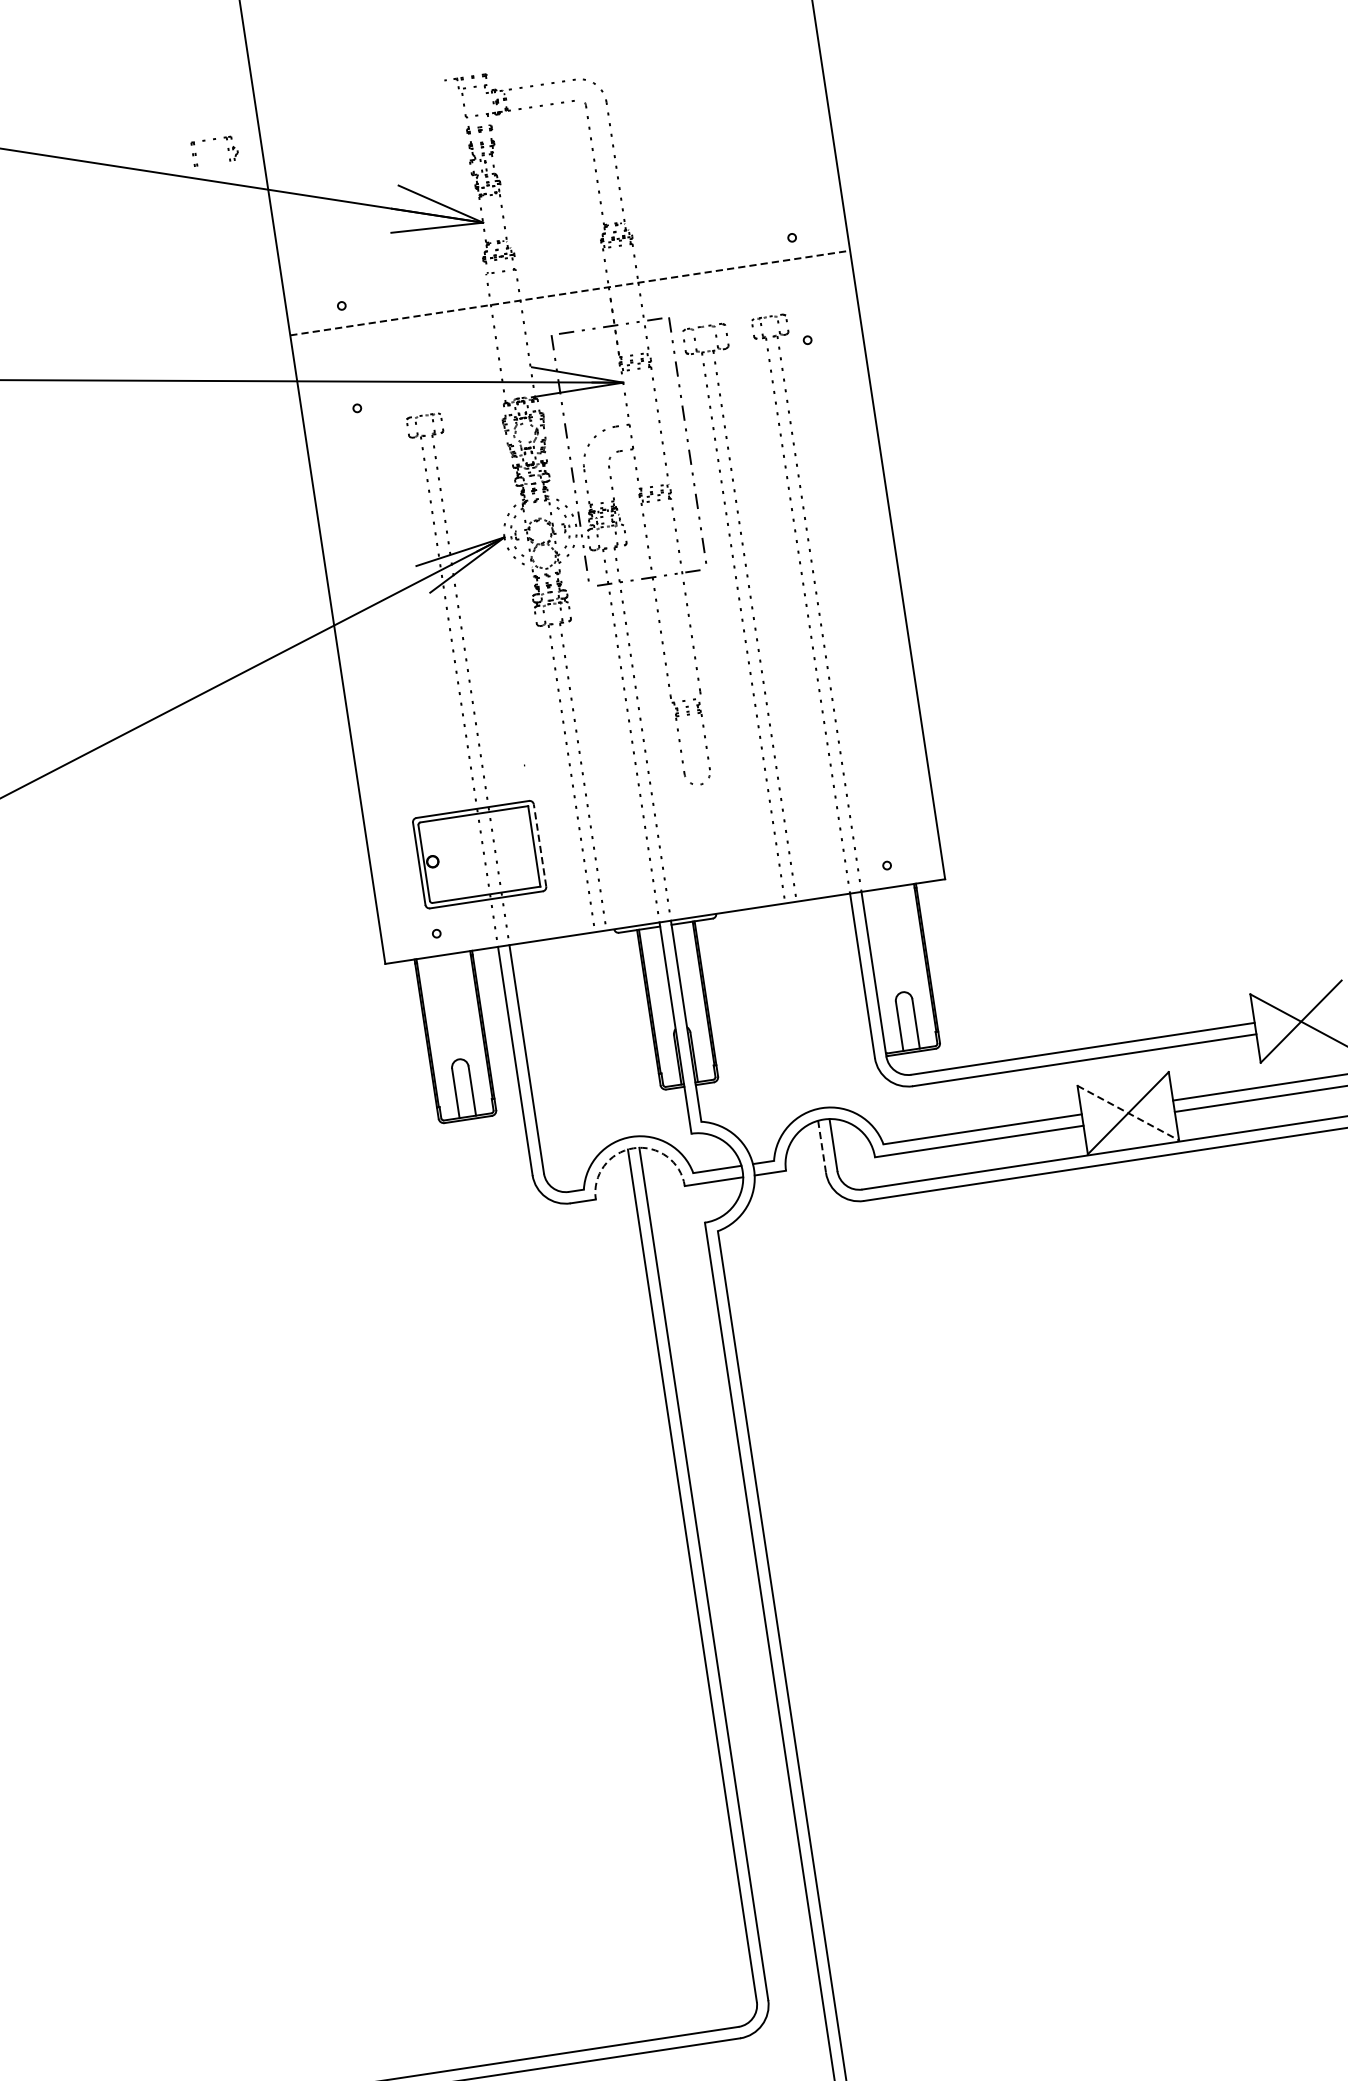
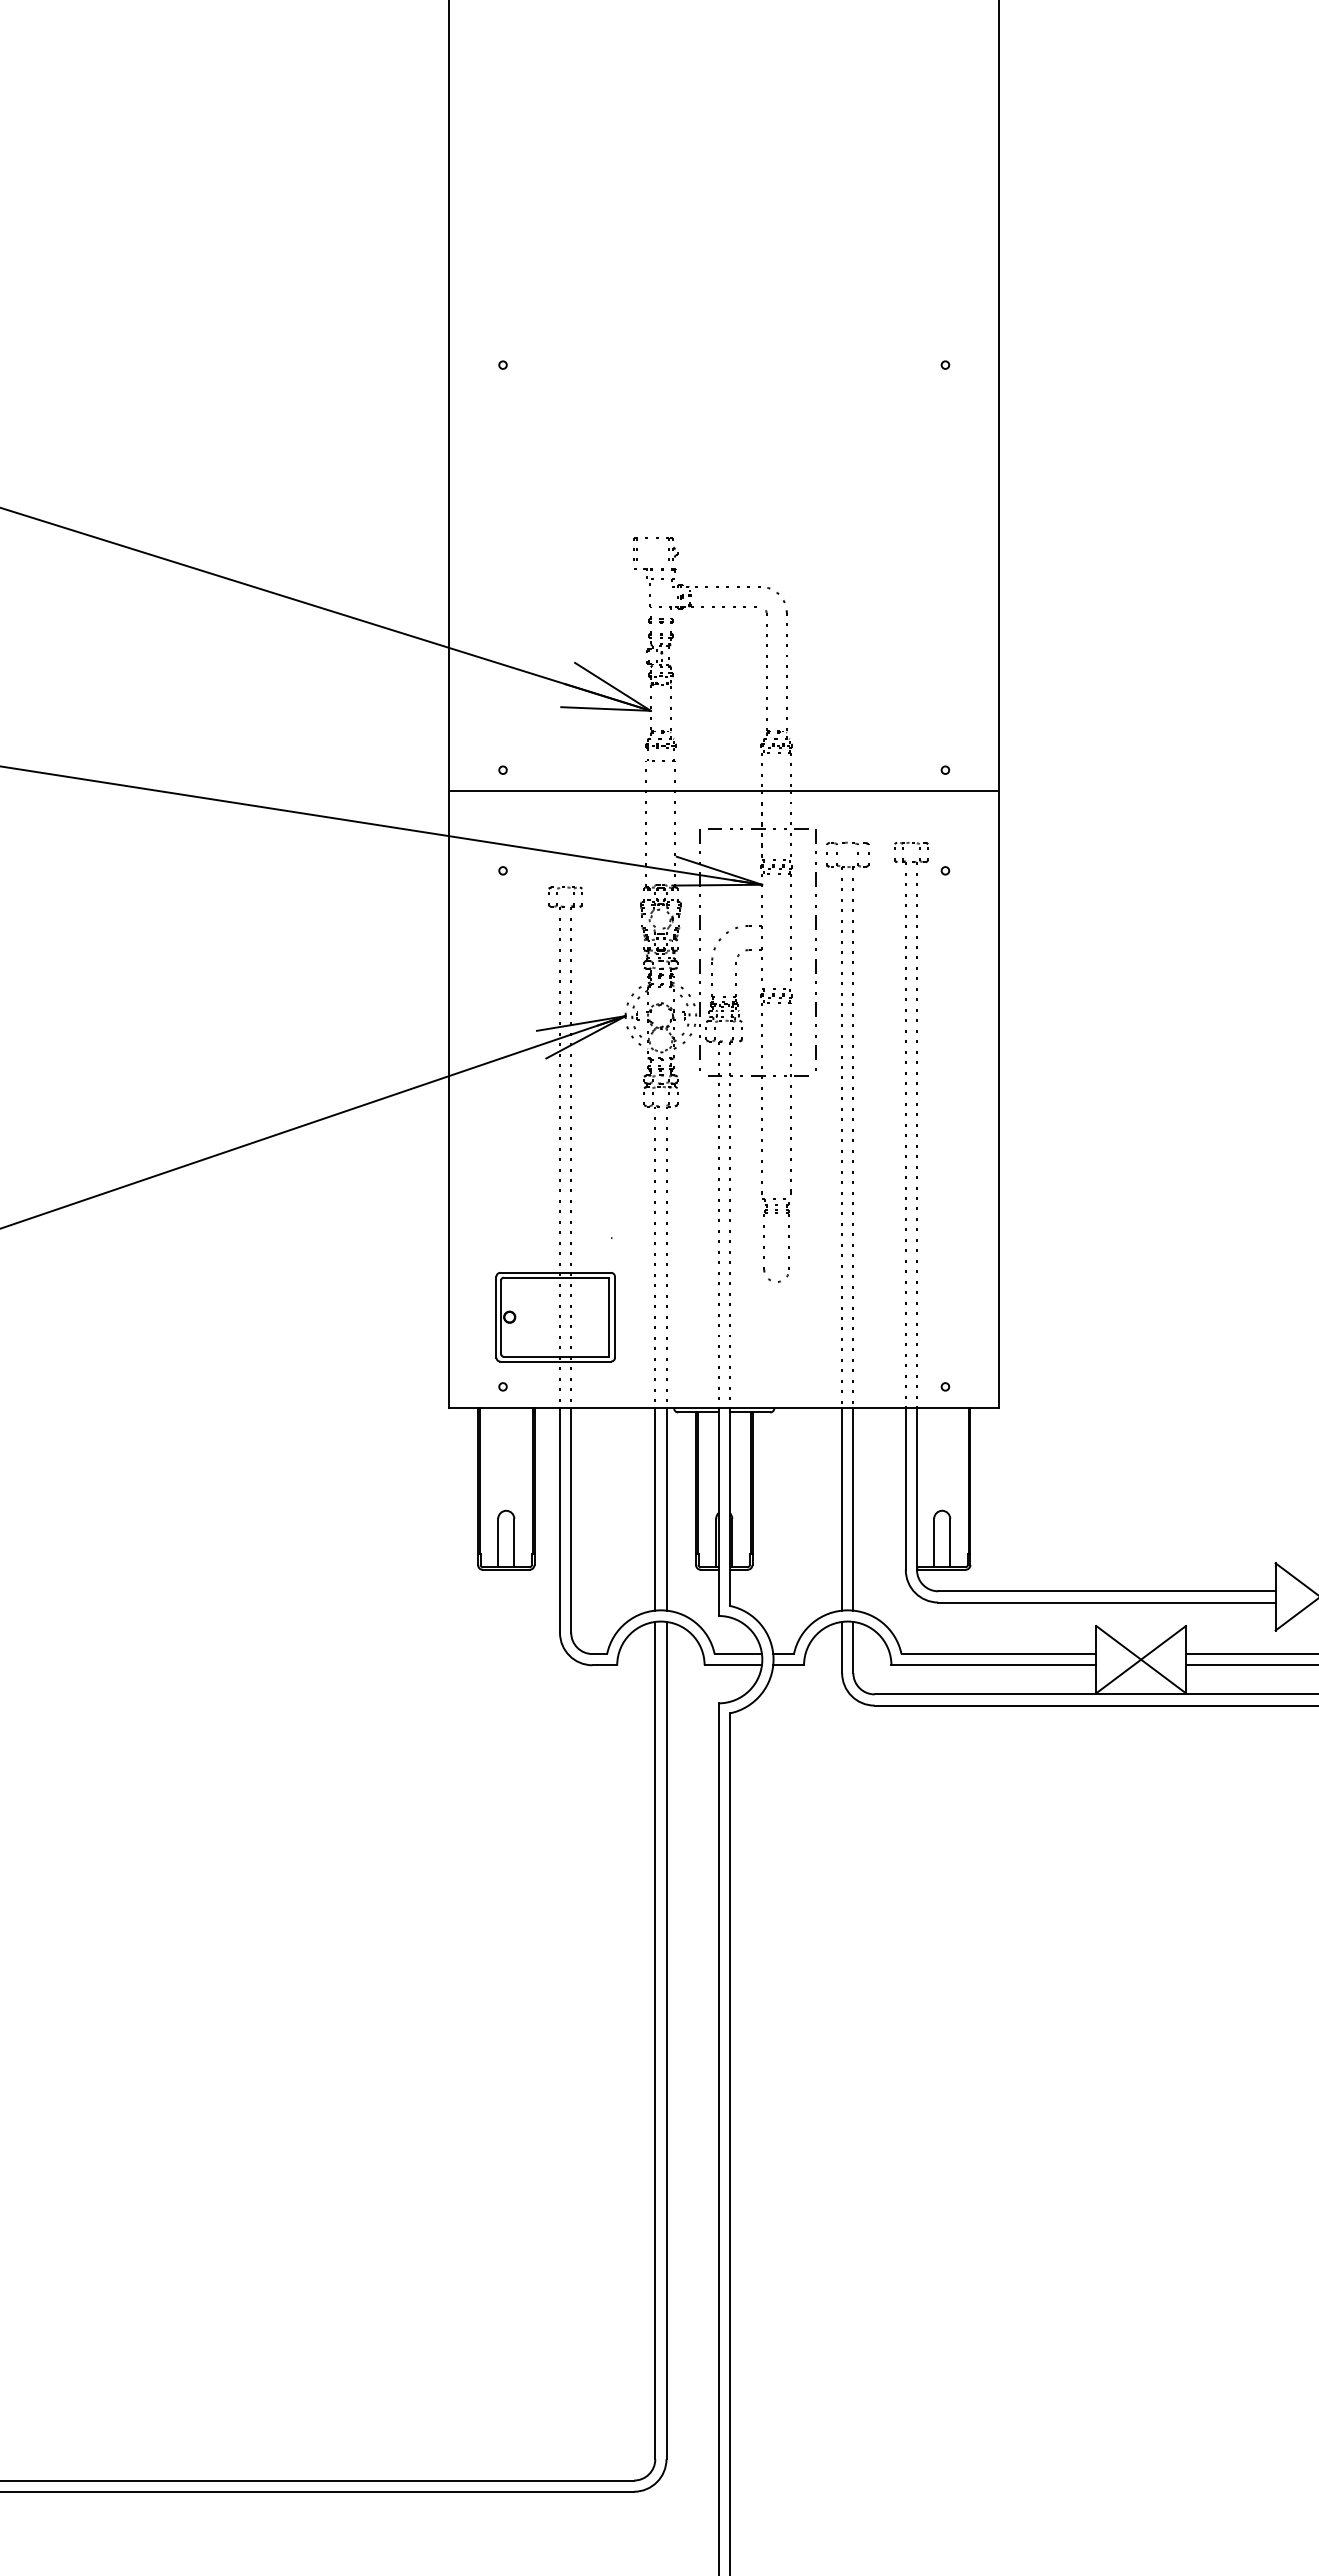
part: (214, 140) -> (656, 538), moved
line: (570, 293) -> (724, 791), dashed -> solid
line: (540, 844) -> (615, 1316), dashed -> solid
line: (812, 1004) -> (853, 1509), added
line: (801, 1006) -> (842, 1509), added
line: (622, 1033) -> (666, 1509), added
line: (610, 1035) -> (655, 1509), added
line: (1128, 1112) -> (1141, 1659), dashed -> solid
line: (822, 1146) -> (842, 1647), dashed -> solid
arc: (633, 1148) -> (660, 1621), dashed -> solid

